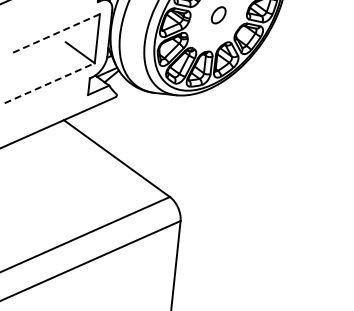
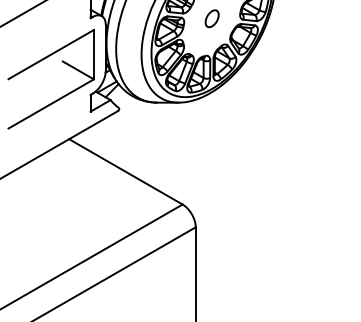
line: (54, 33) -> (50, 54), dashed -> solid
line: (50, 82) -> (51, 103), dashed -> solid

